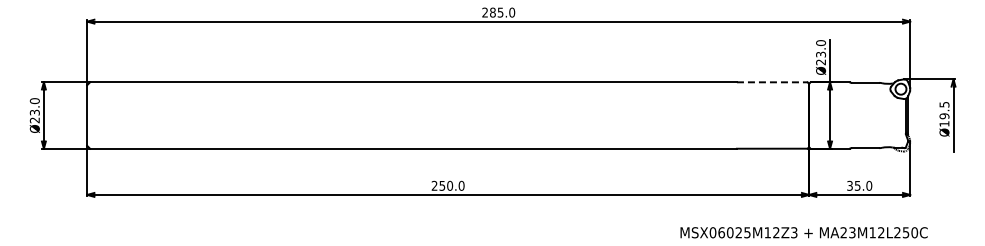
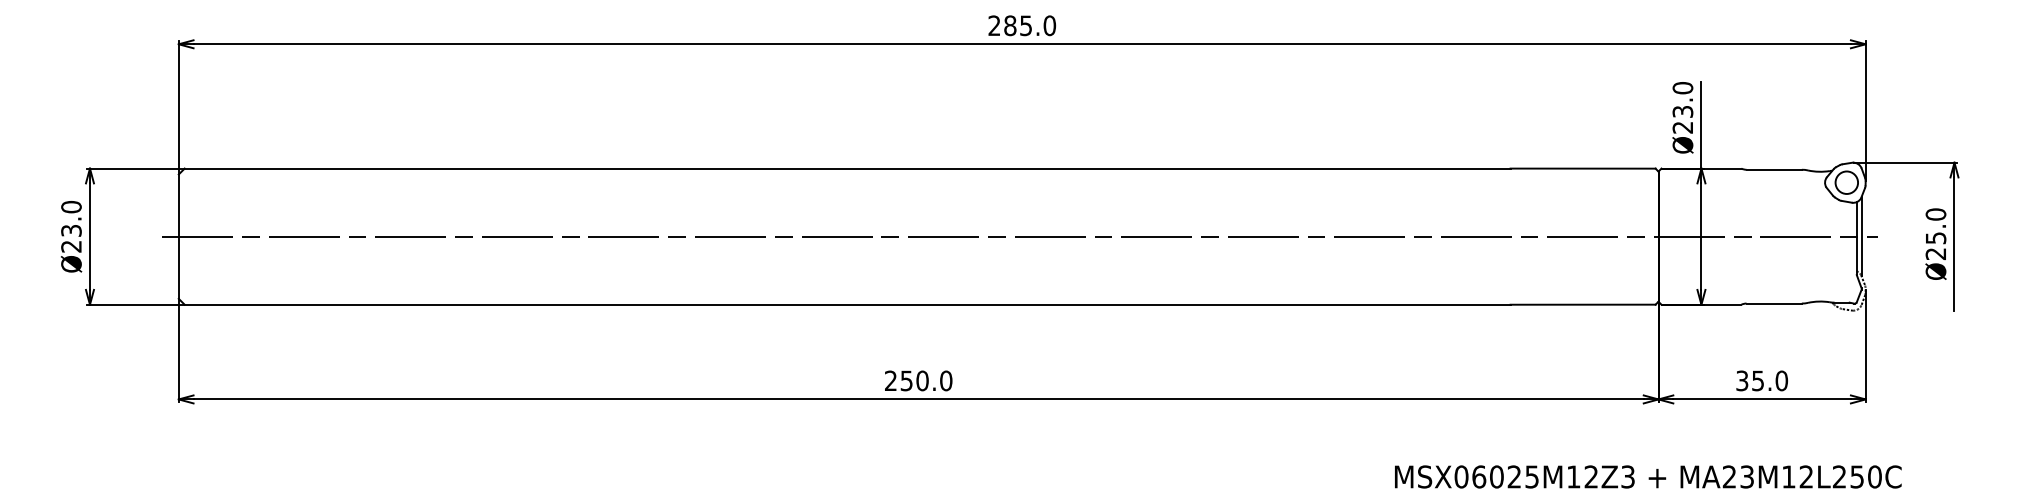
line: (772, 82) -> (1583, 168), dashed -> solid
text: (944, 113) -> (1936, 232), Ø19.5 -> Ø25.0
line: (497, 115) -> (1019, 236), added

